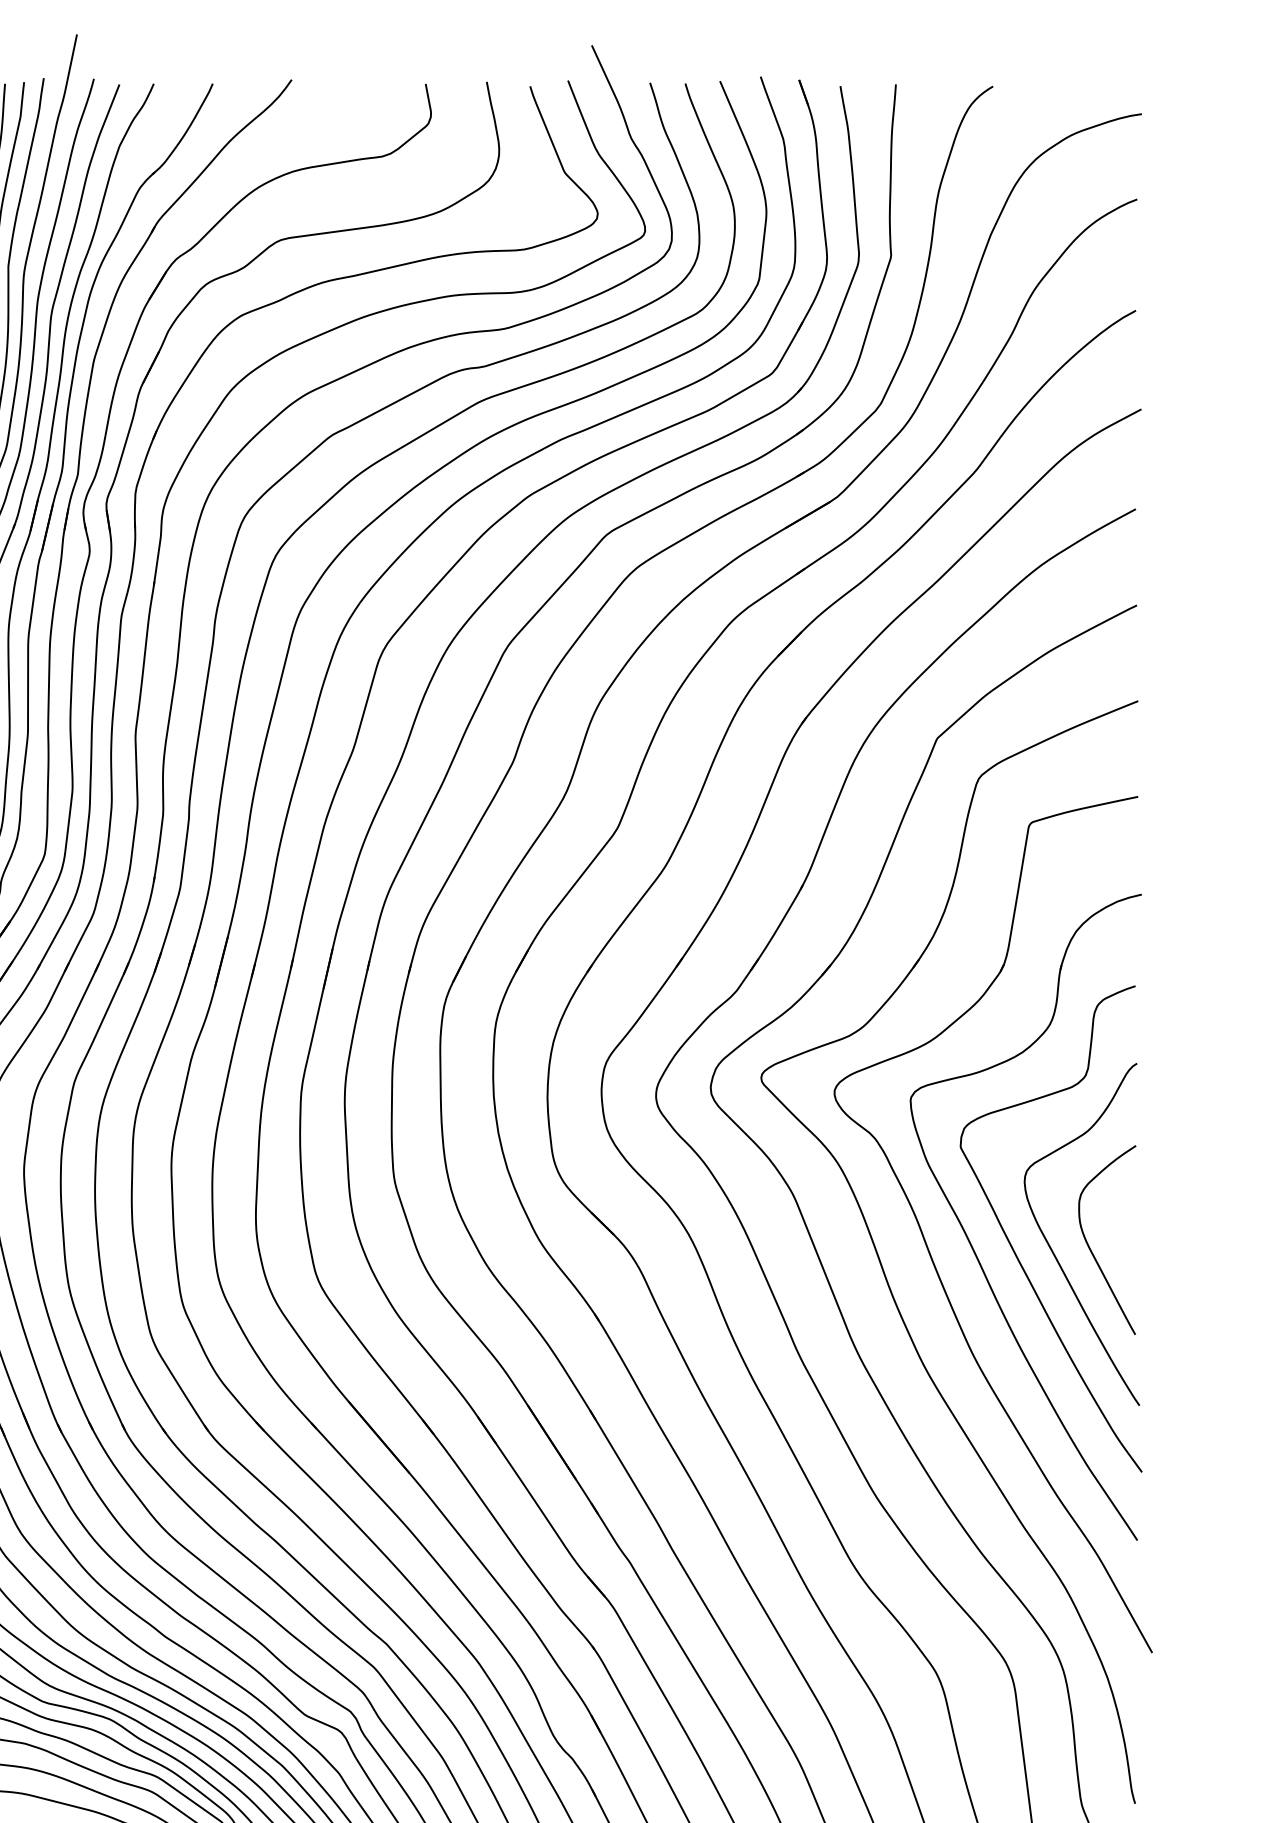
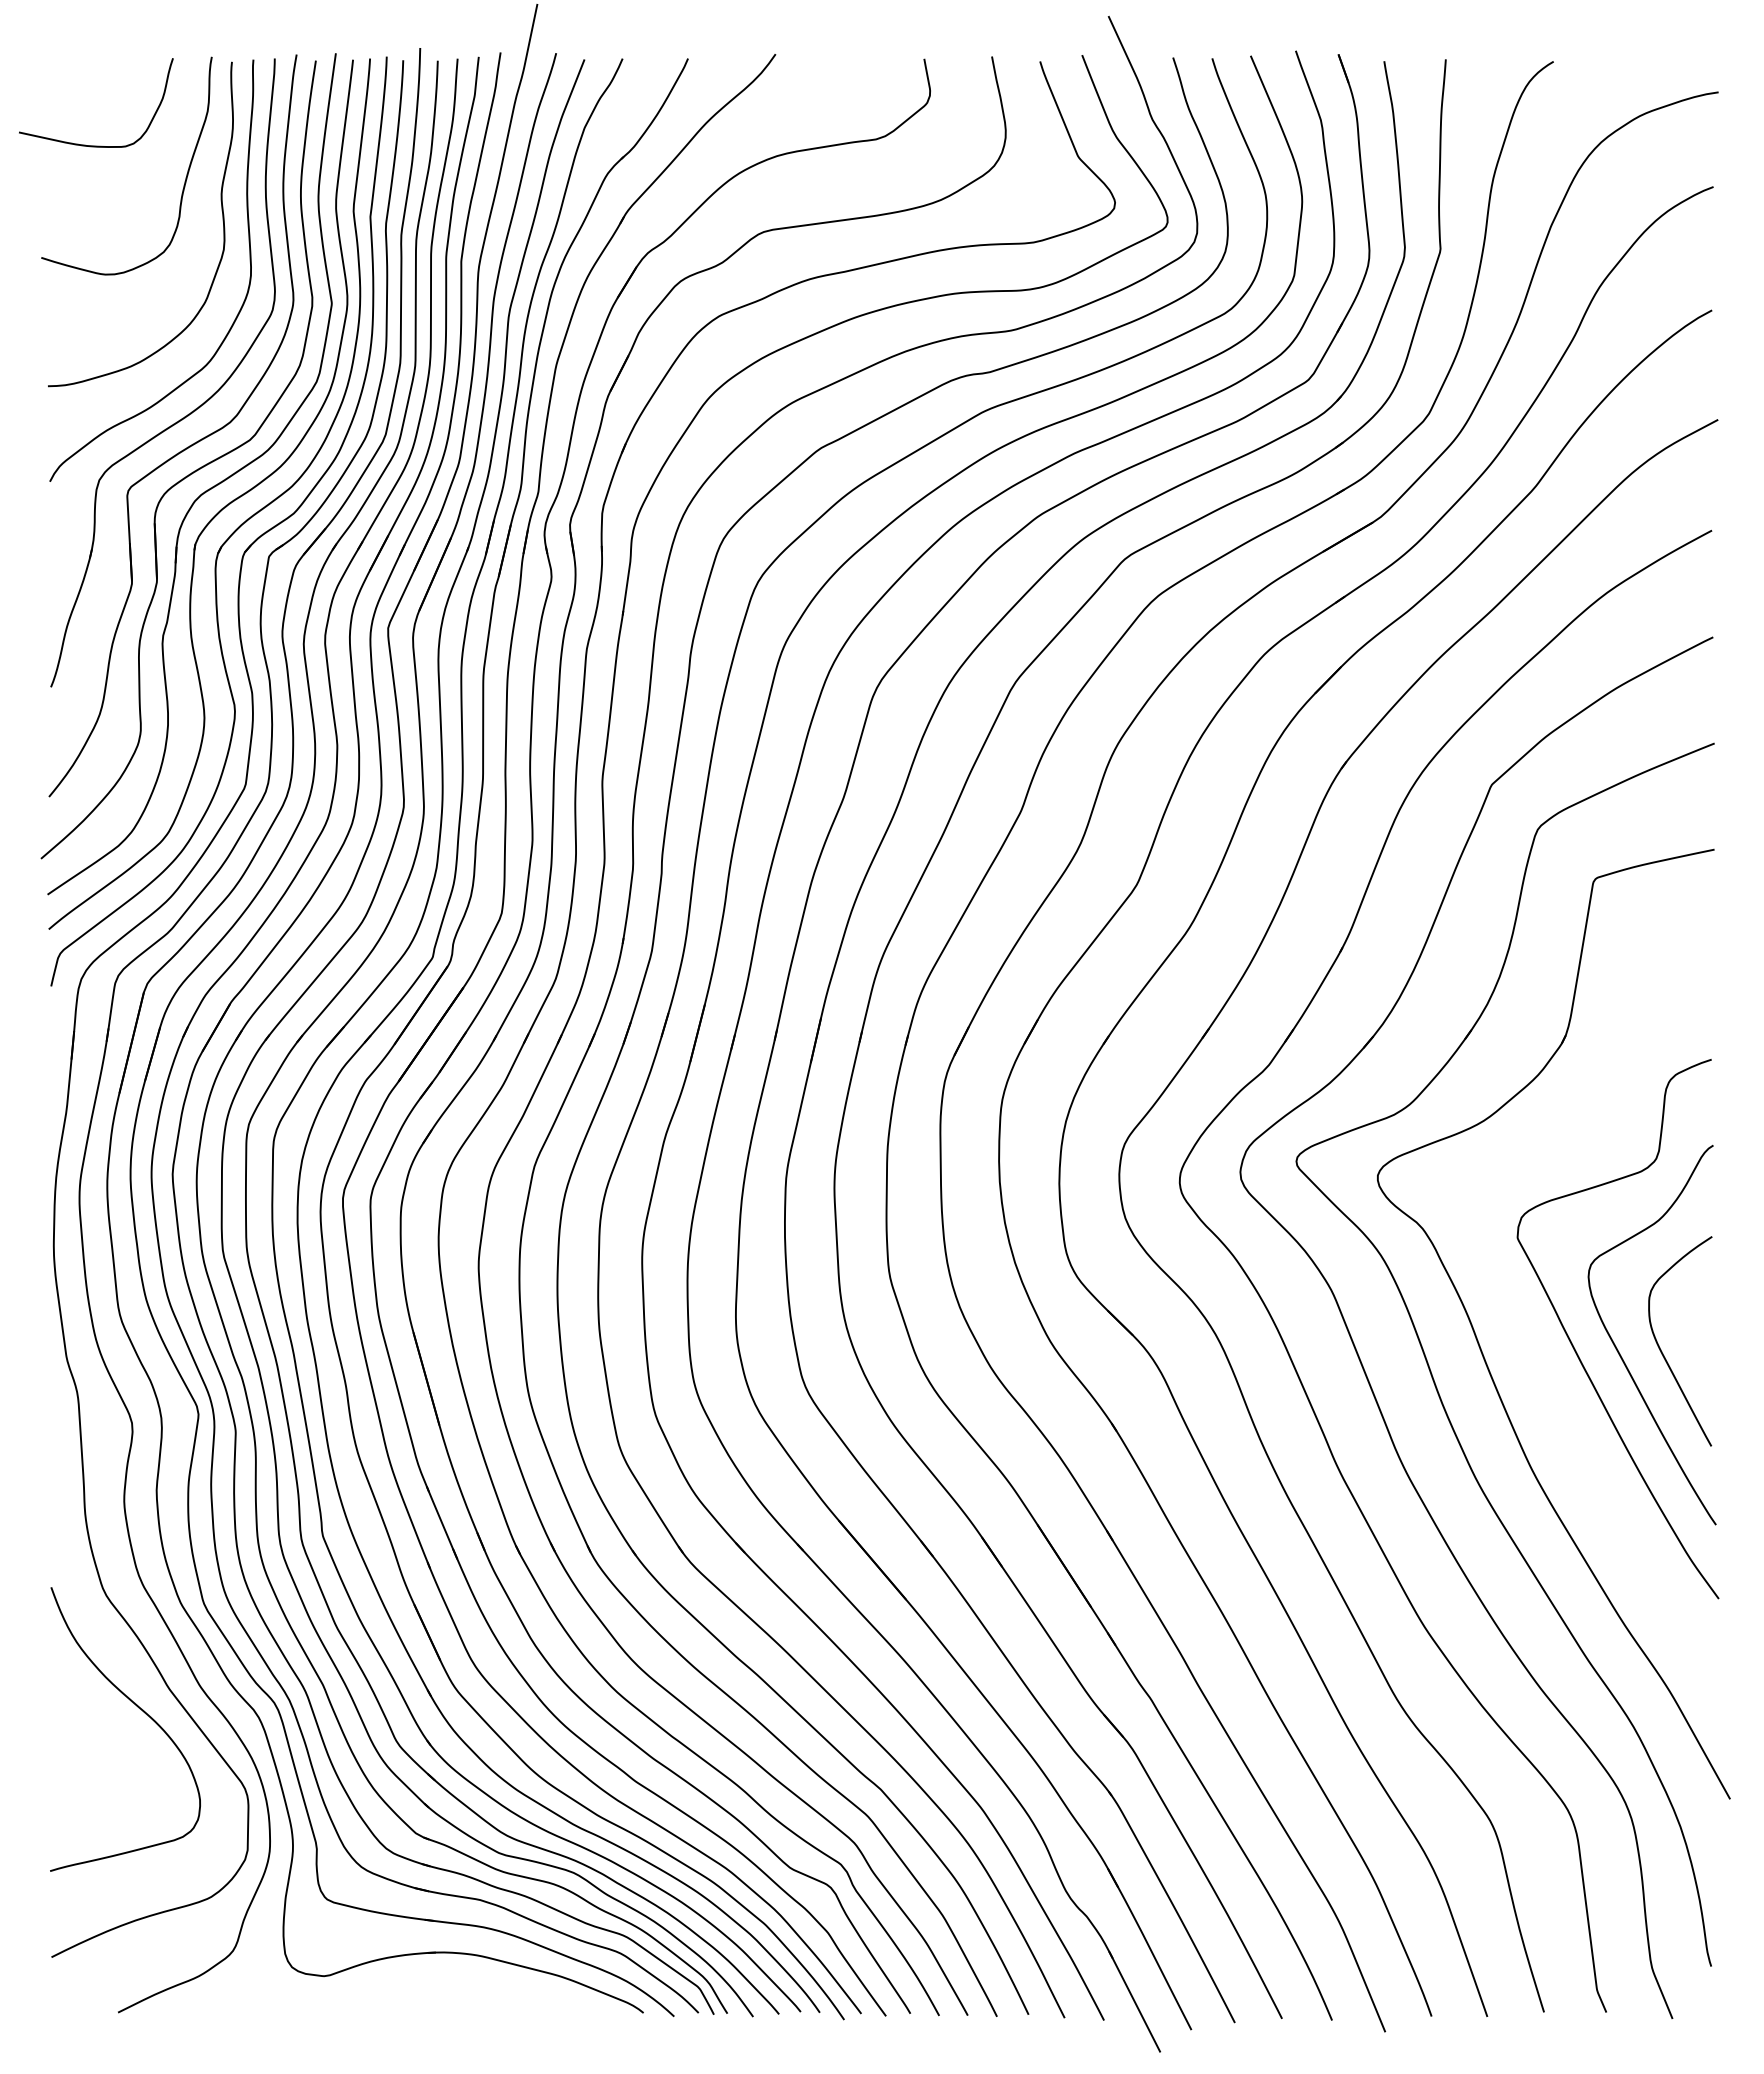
part: (970, 1241) -> (1528, 1342), removed

